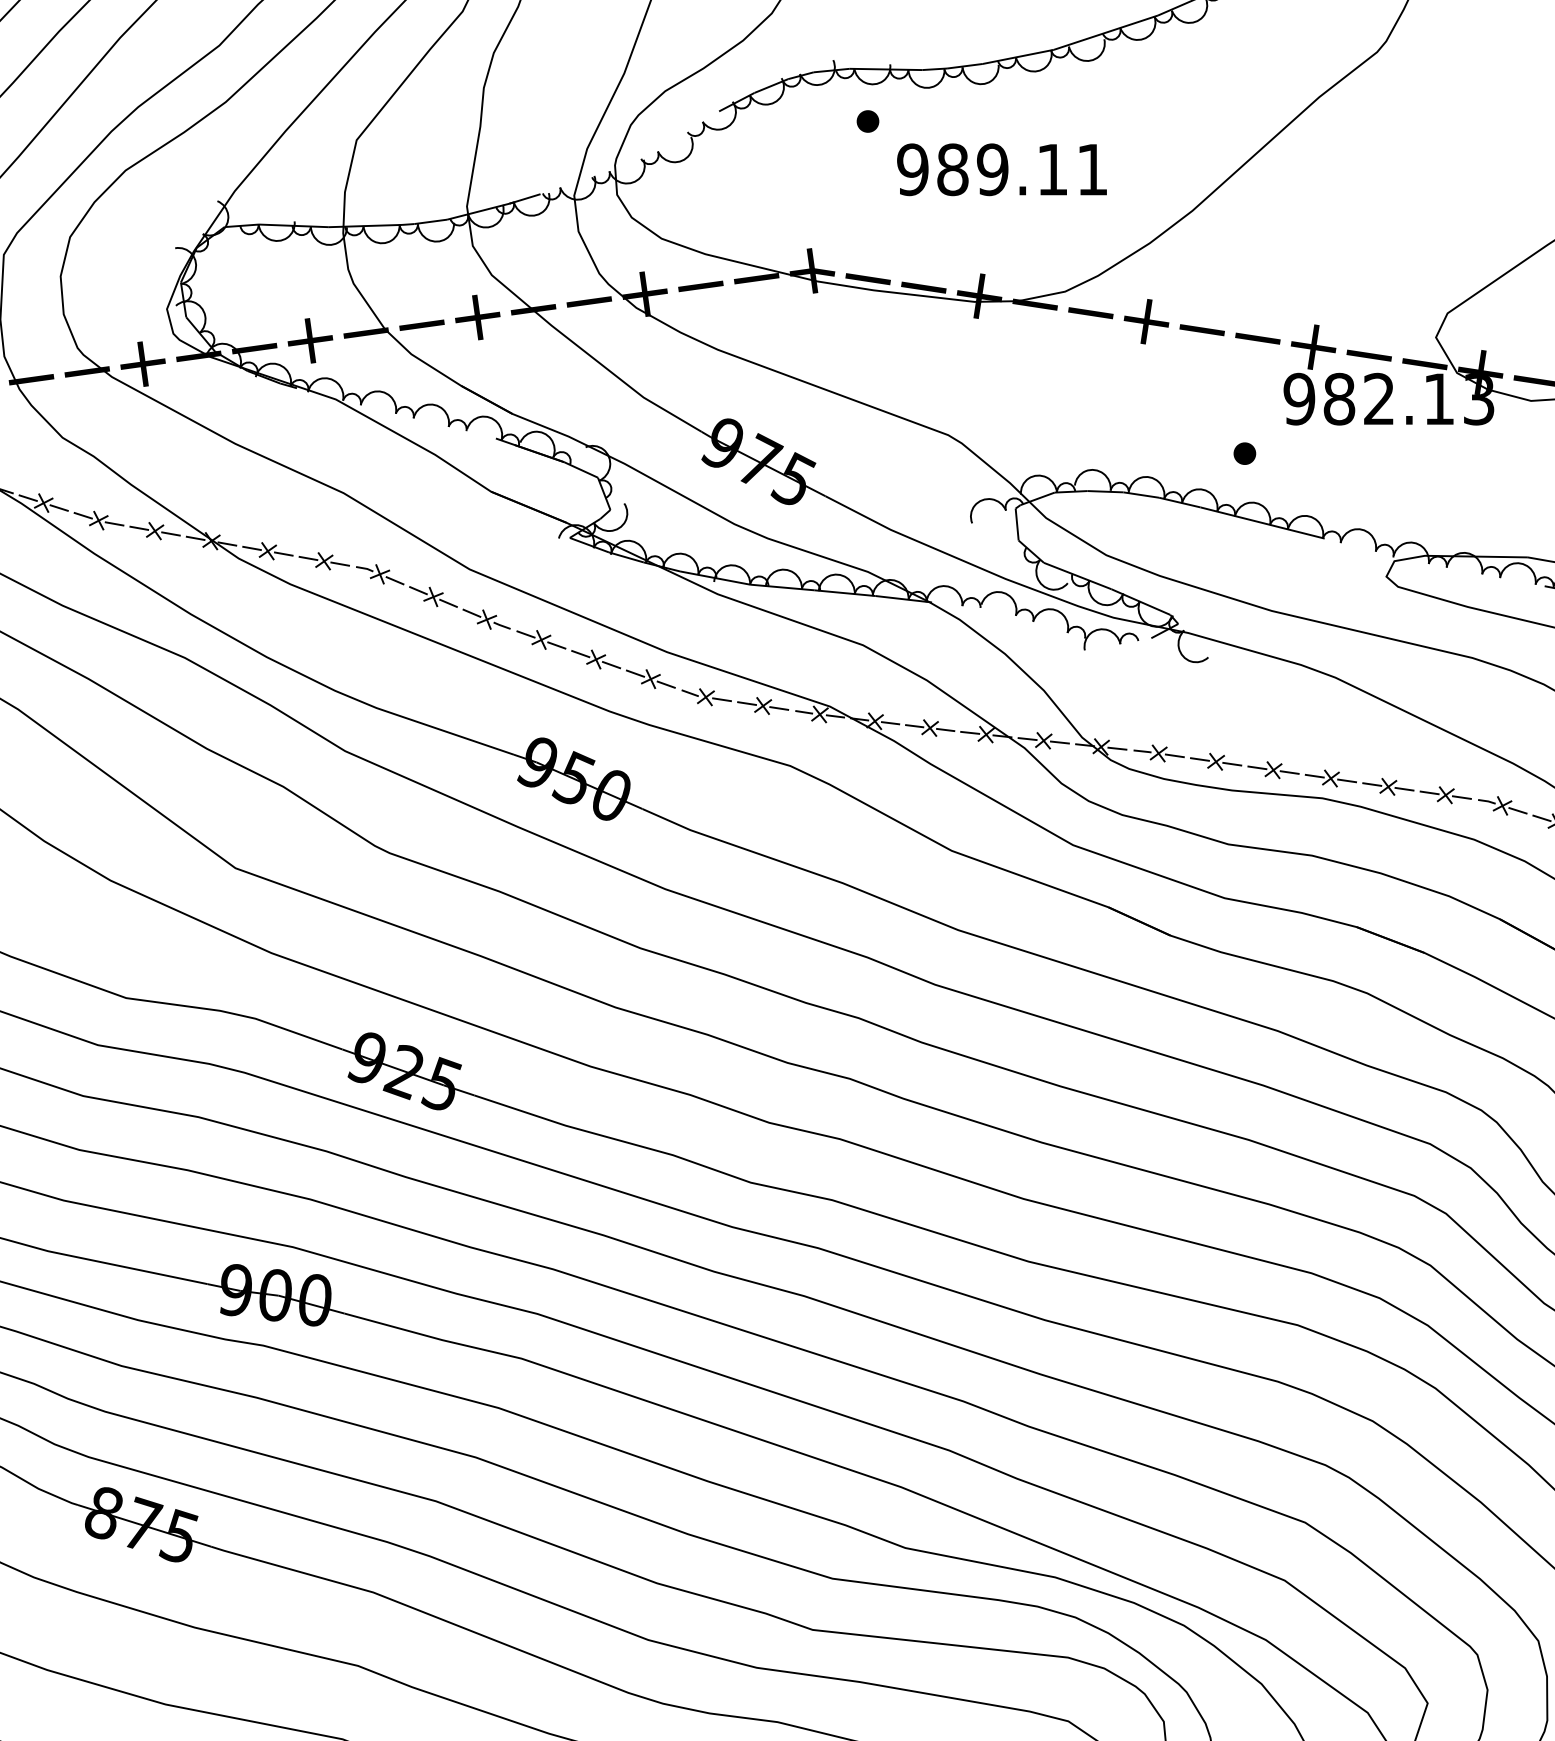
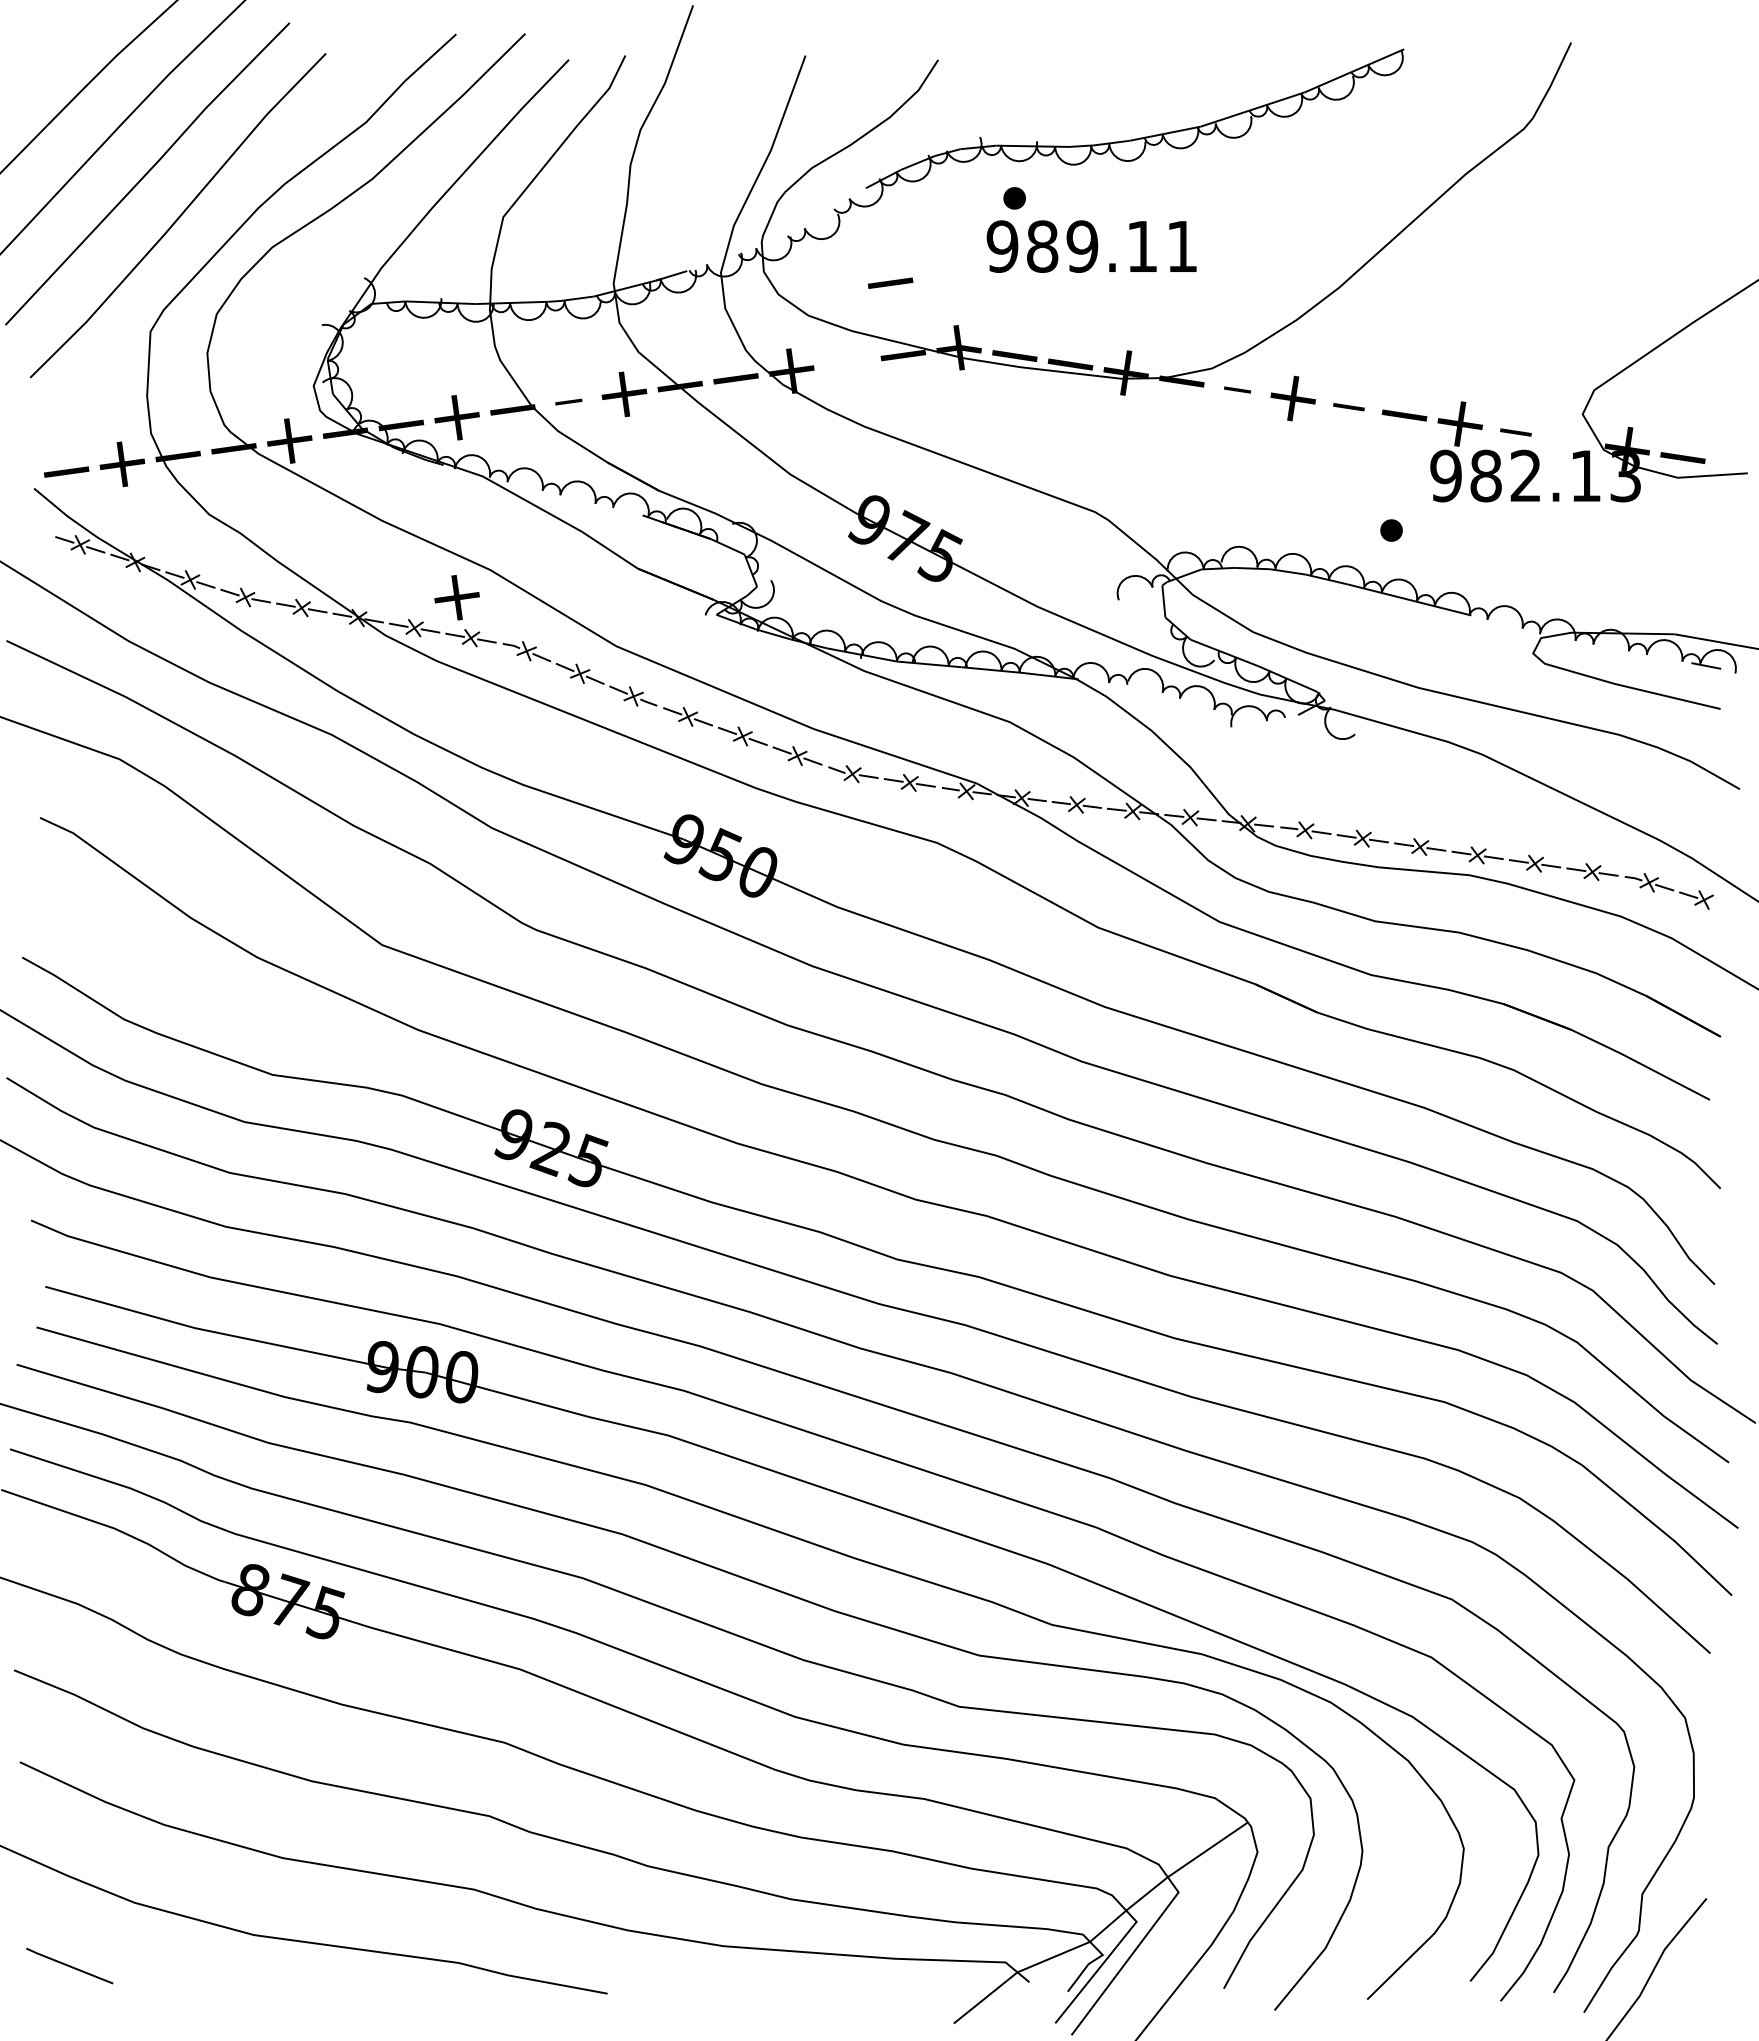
text: (1001, 169) -> (1091, 246), moved
part: (700, 285) -> (890, 282), moved
part: (1090, 312) -> (1237, 389), size x0.6
part: (421, 324) -> (568, 401), size x0.6
part: (1201, 330) -> (1348, 407), size x0.7
part: (1368, 355) -> (1515, 432), size x0.7
fill: (1424, 363) -> (1571, 440), removed
part: (309, 520) -> (456, 597), added

